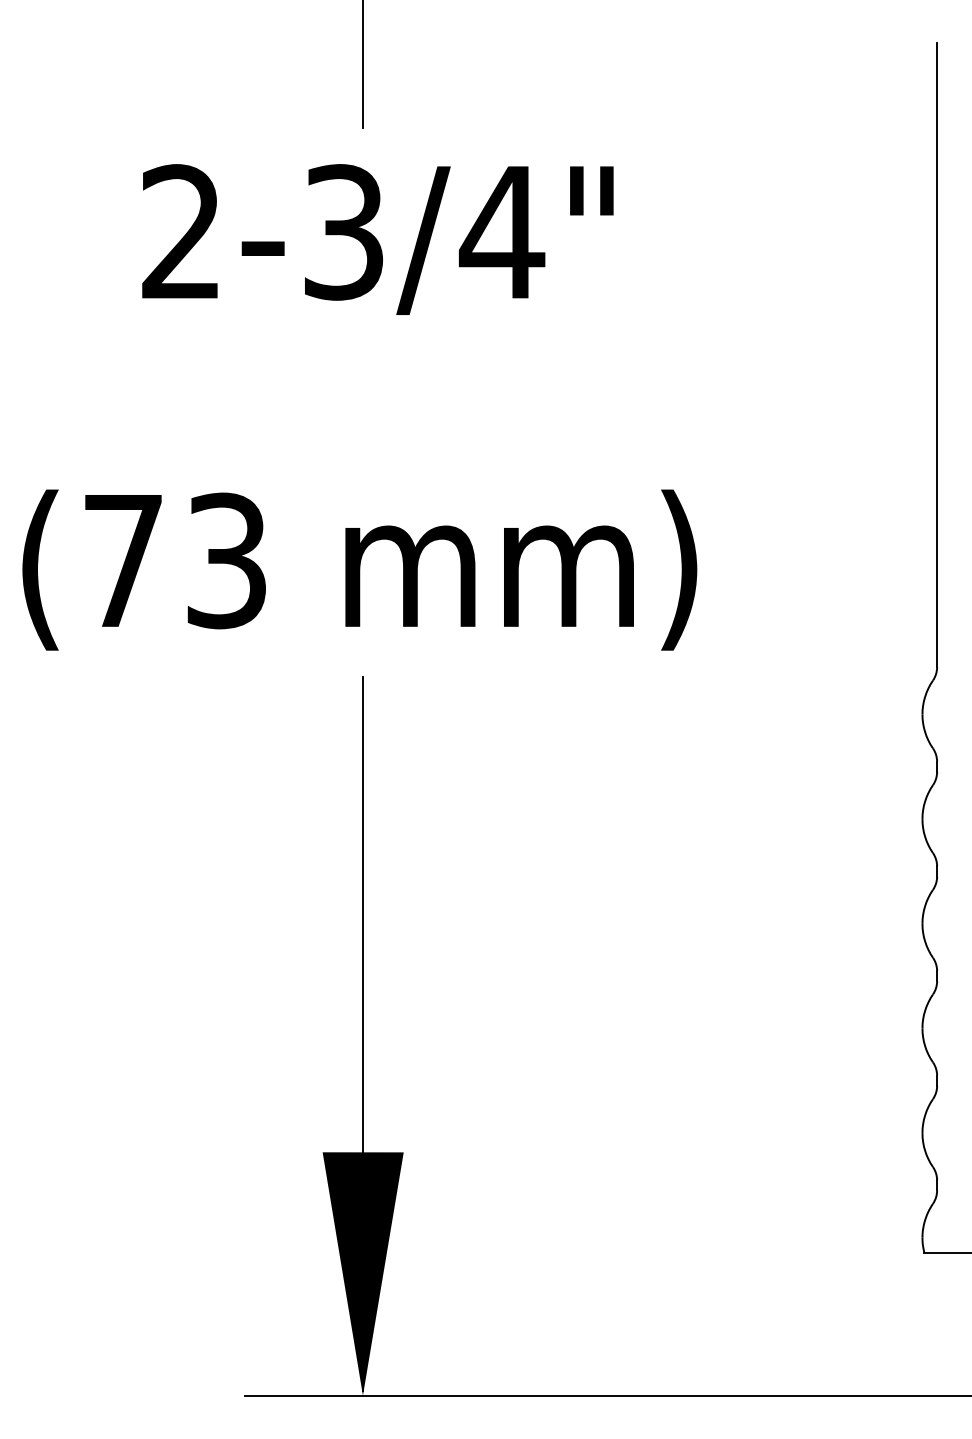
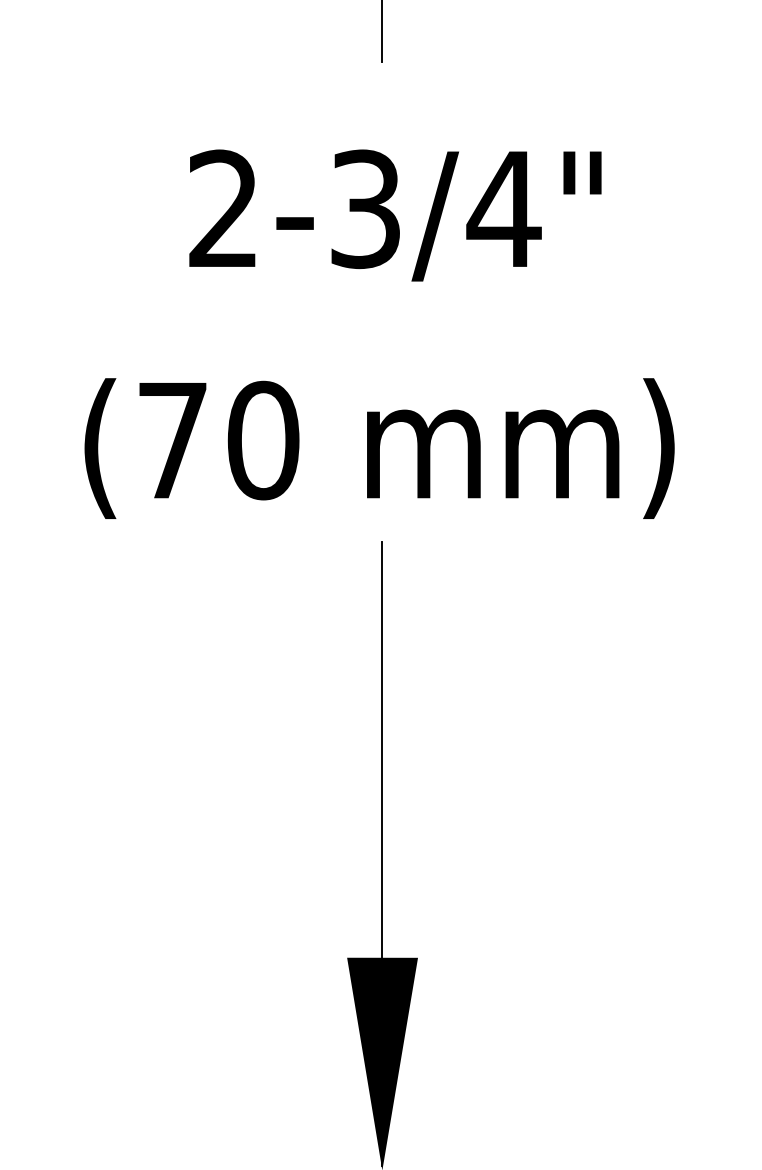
text: (377, 239) -> (395, 215), moved
text: (227, 560) -> (263, 440), (73 -> (70

